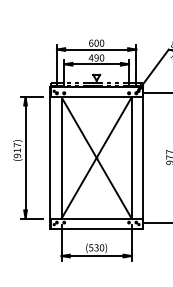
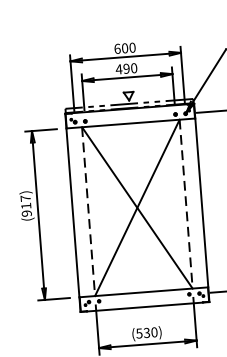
line: (61, 157) -> (88, 211), solid -> dashed
line: (131, 157) -> (185, 203), solid -> dashed

